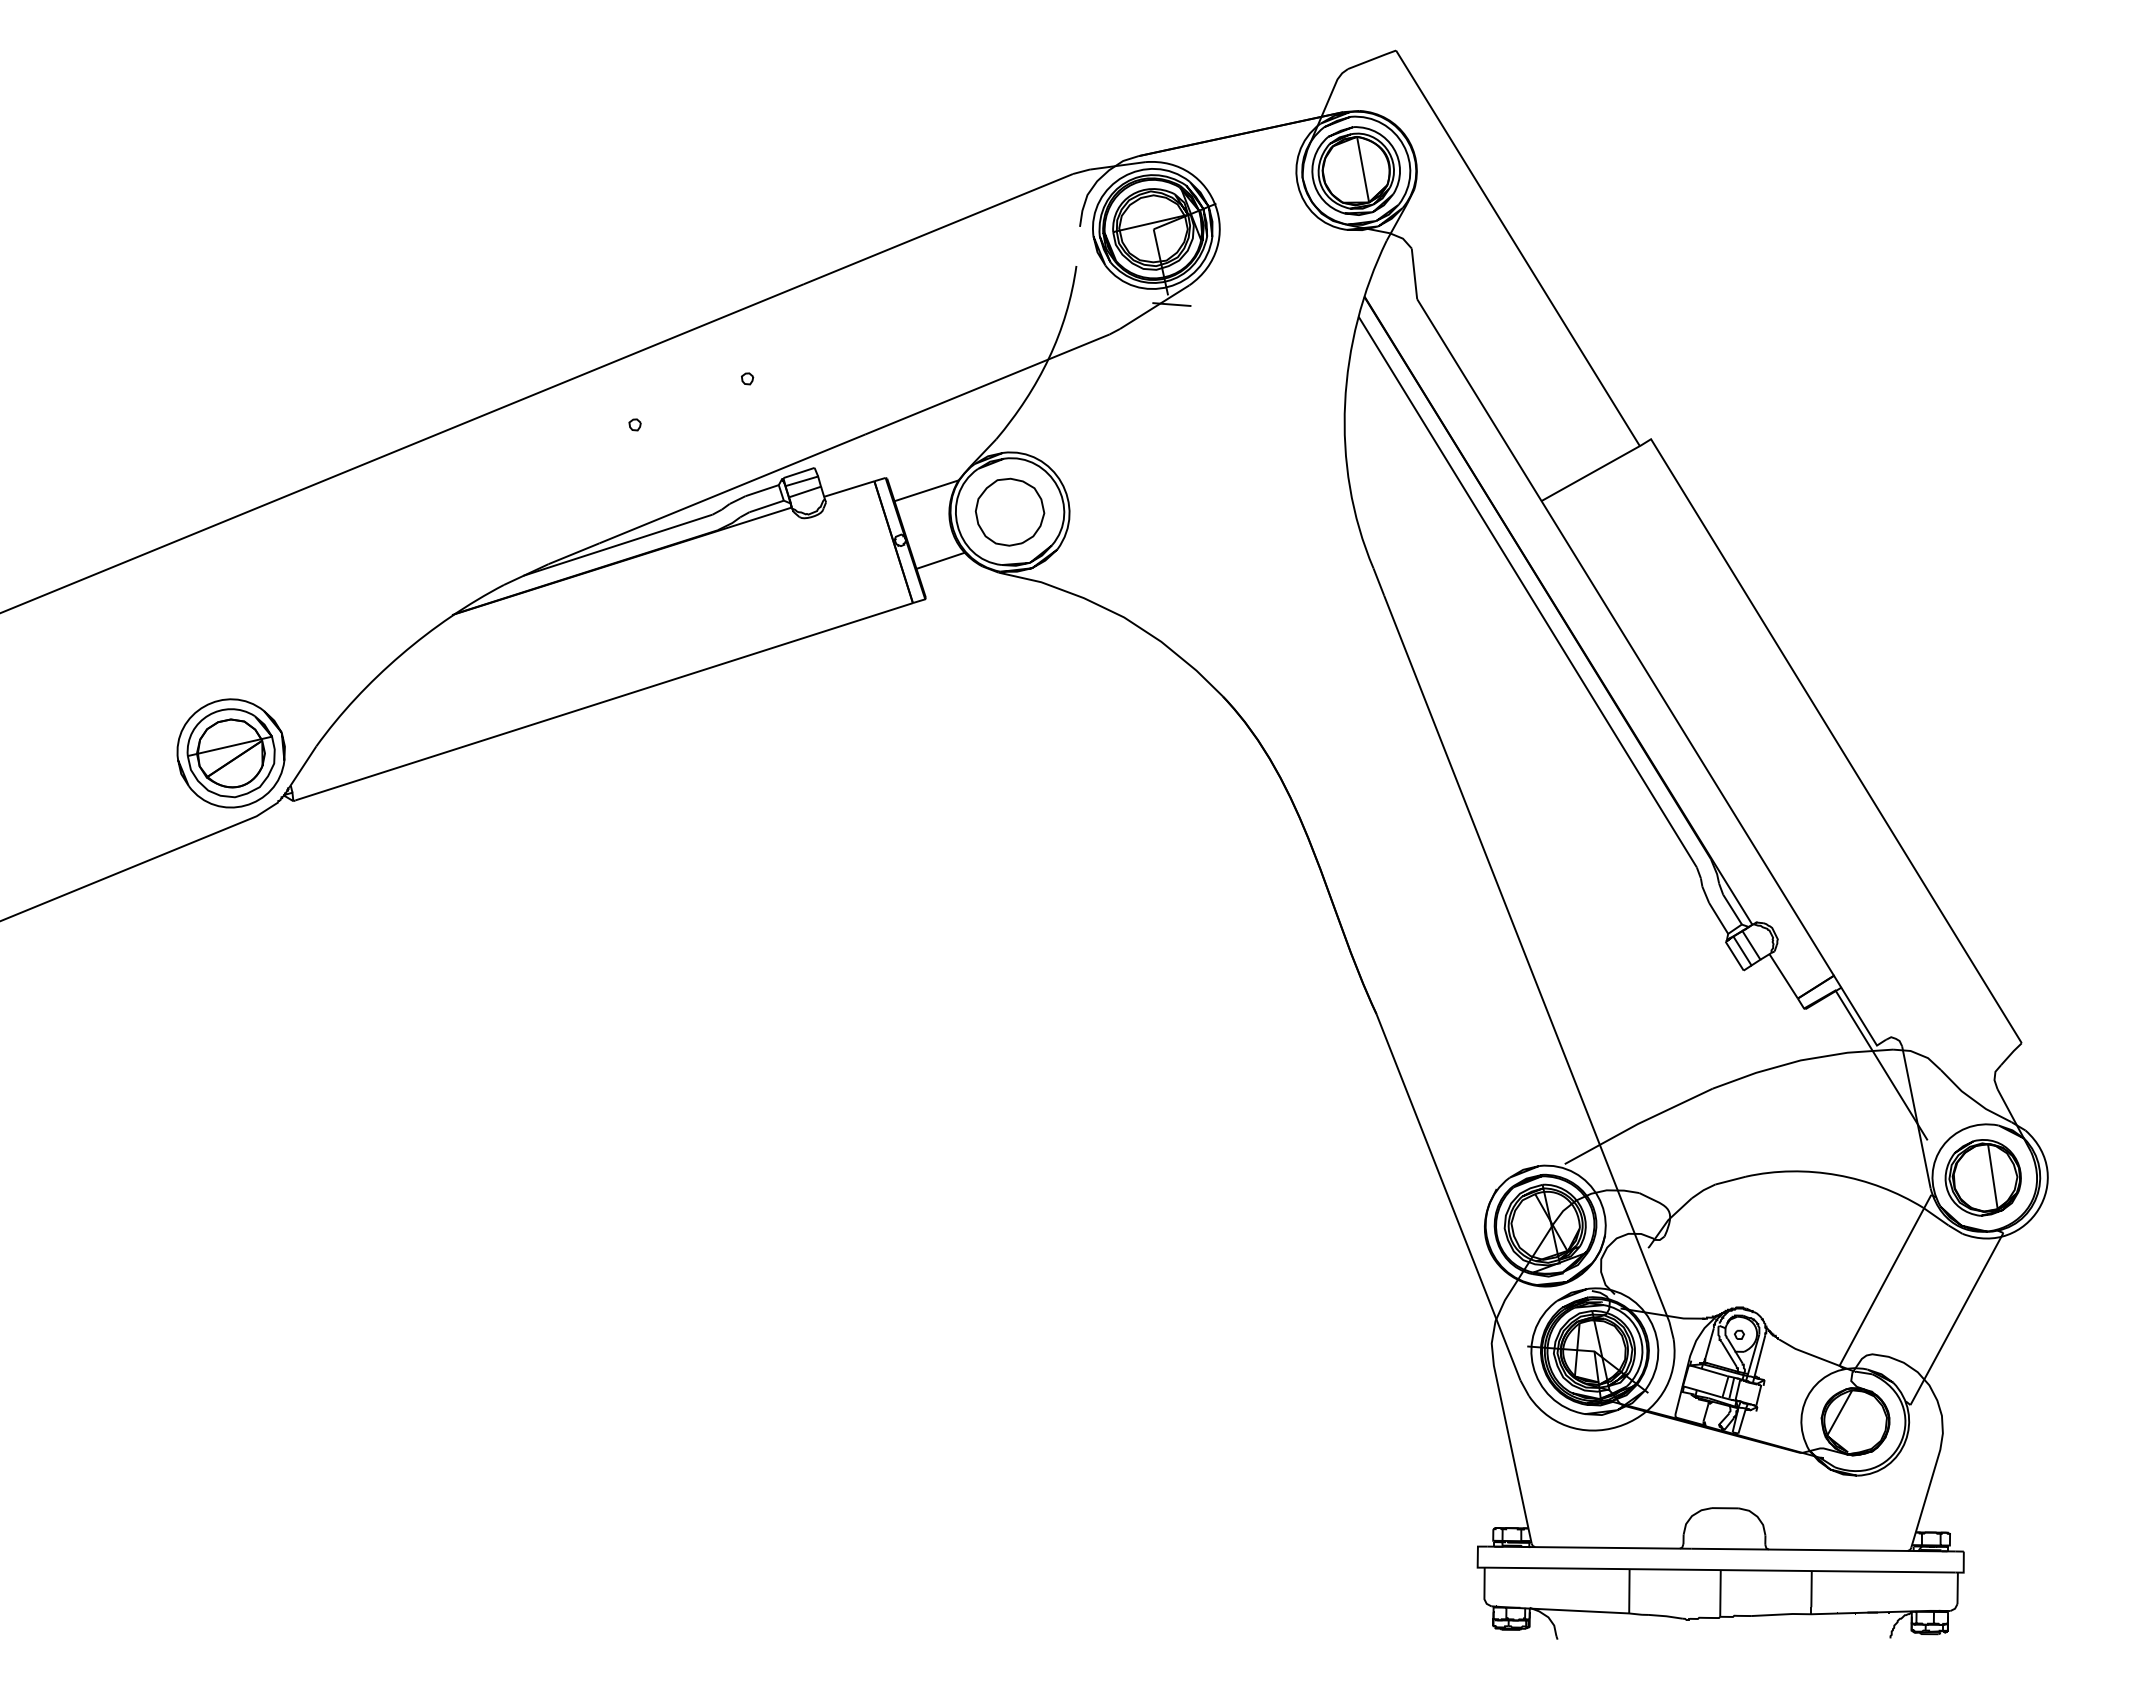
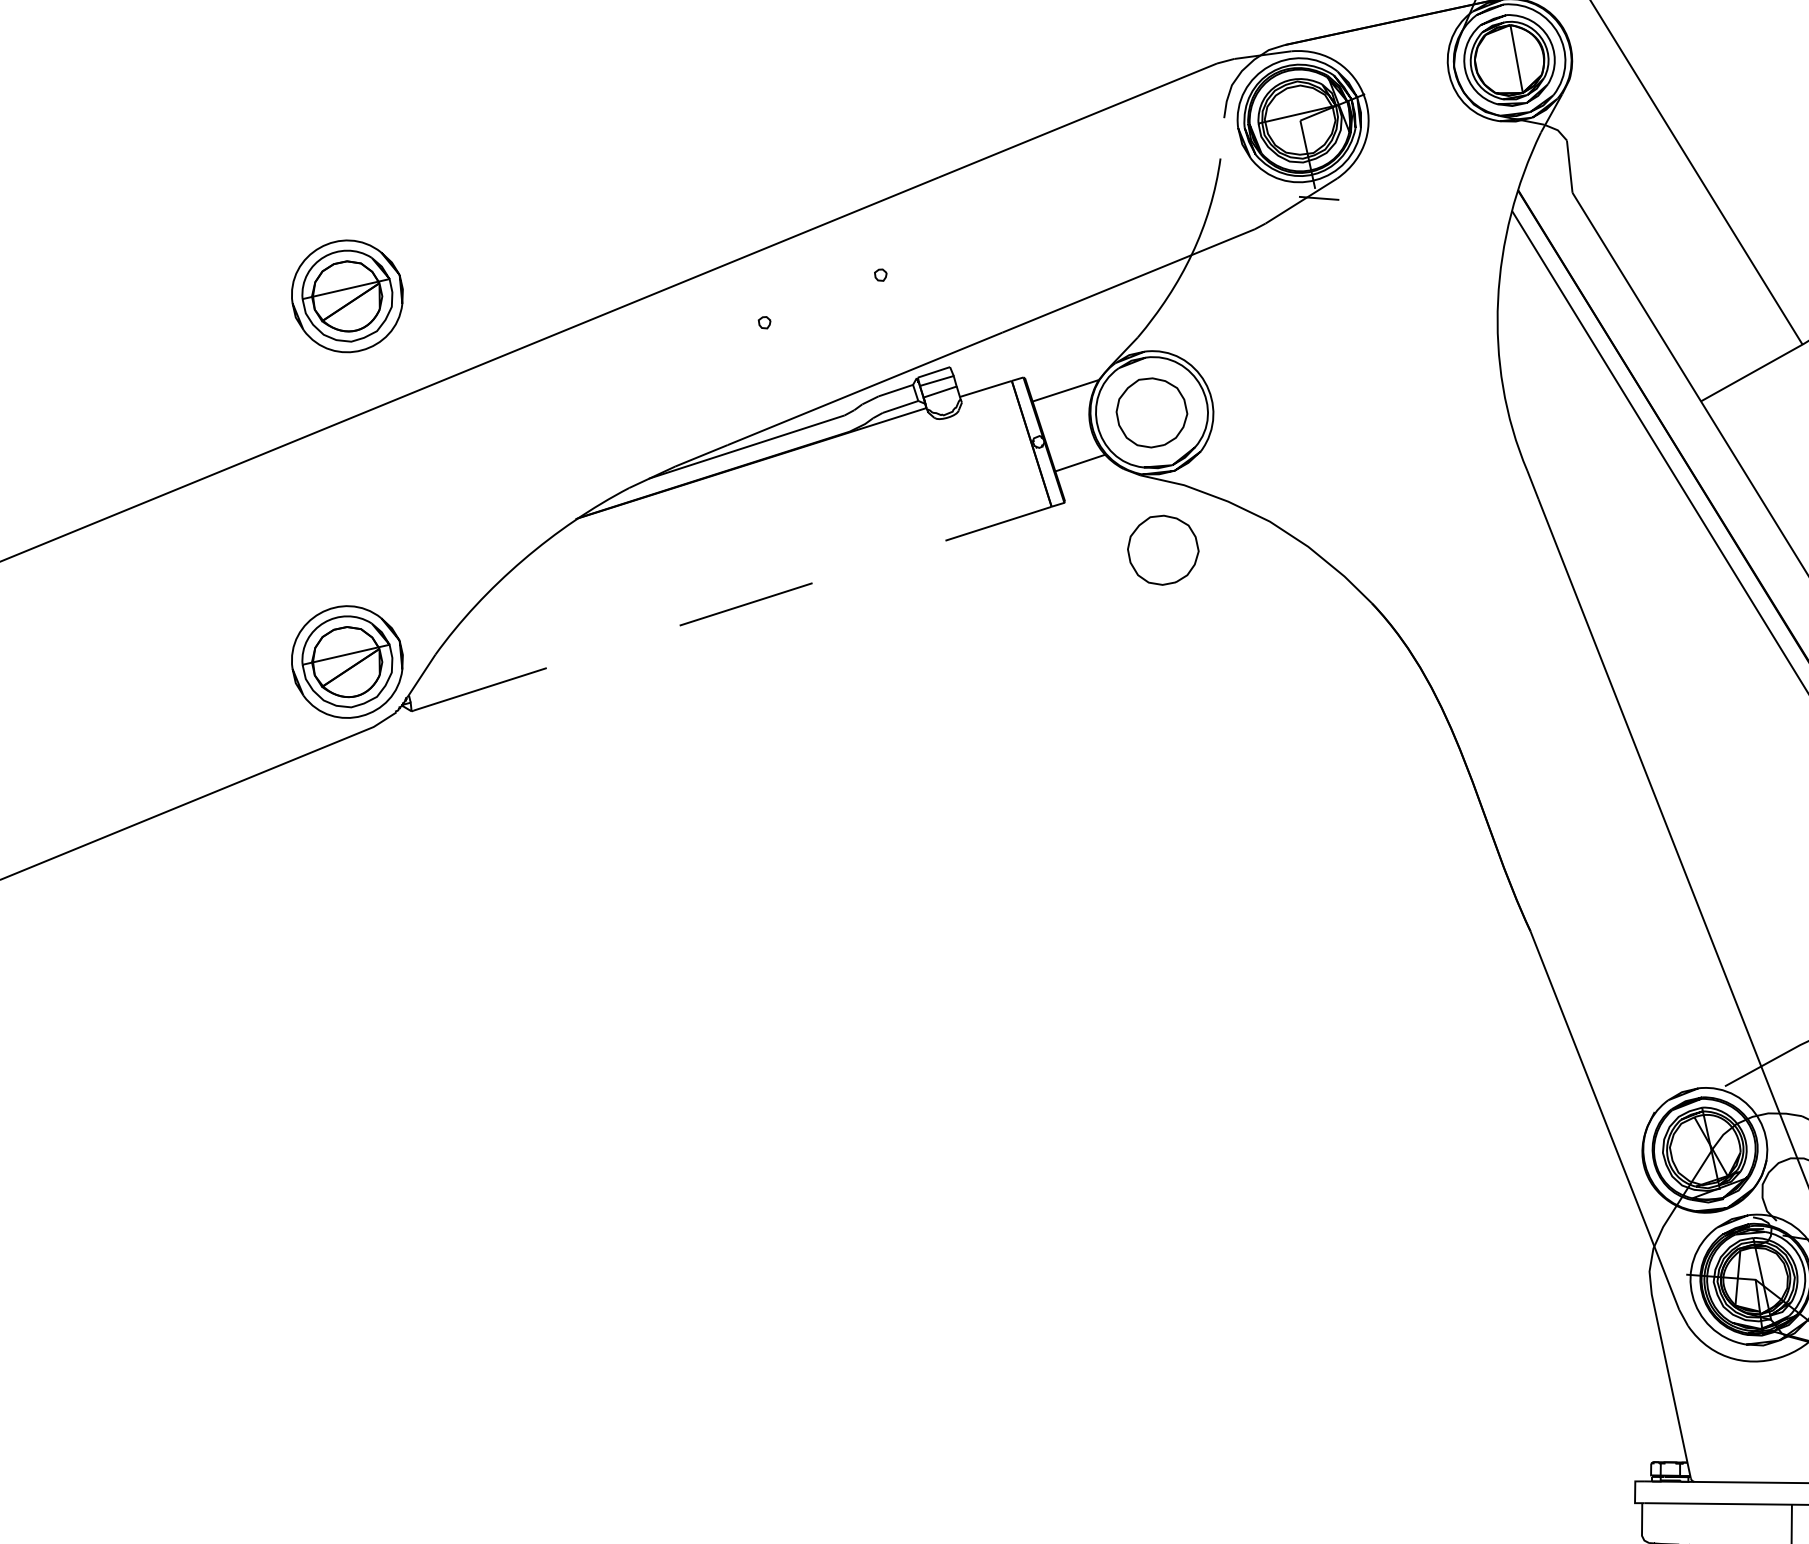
part: (230, 399) -> (346, 296), added
part: (1020, 644) -> (1162, 549), added
line: (604, 701) -> (733, 608), solid -> dashed

